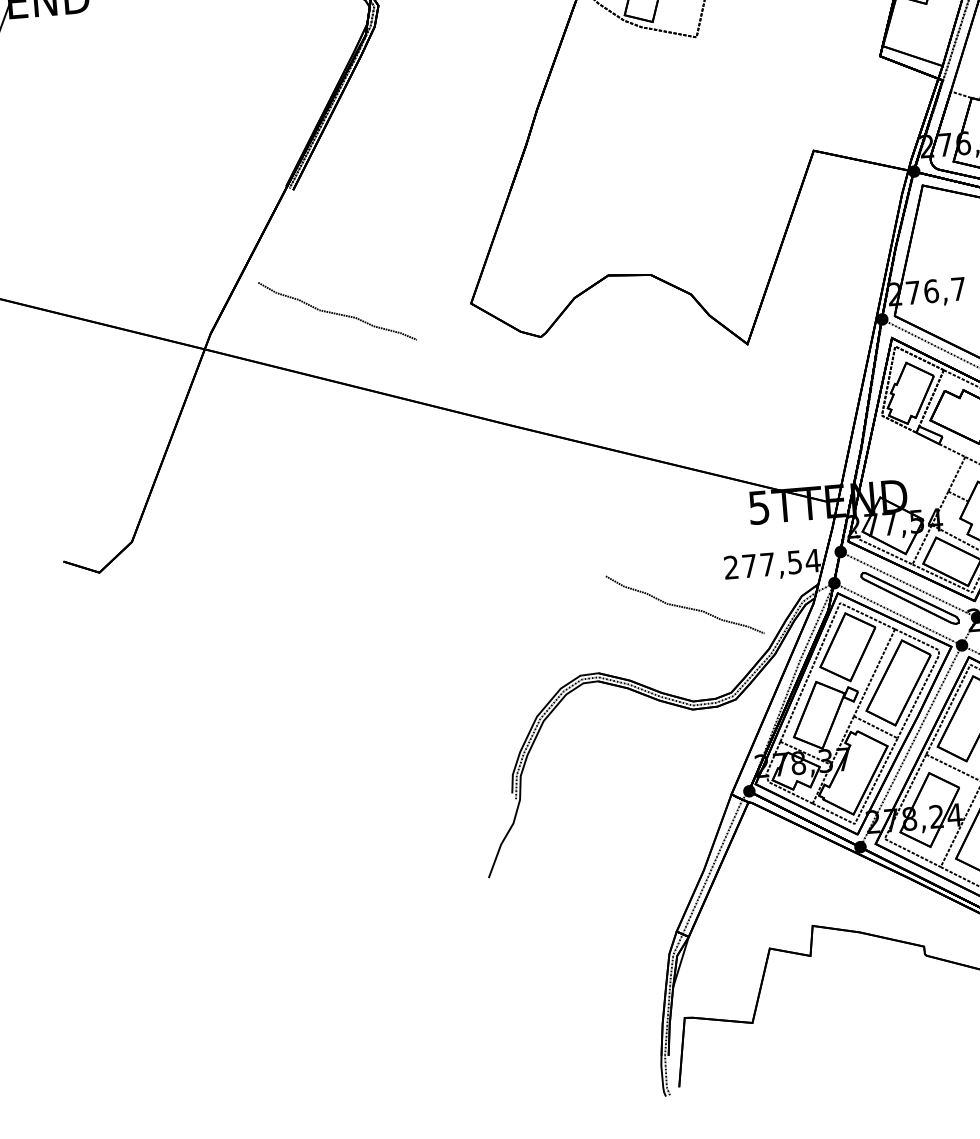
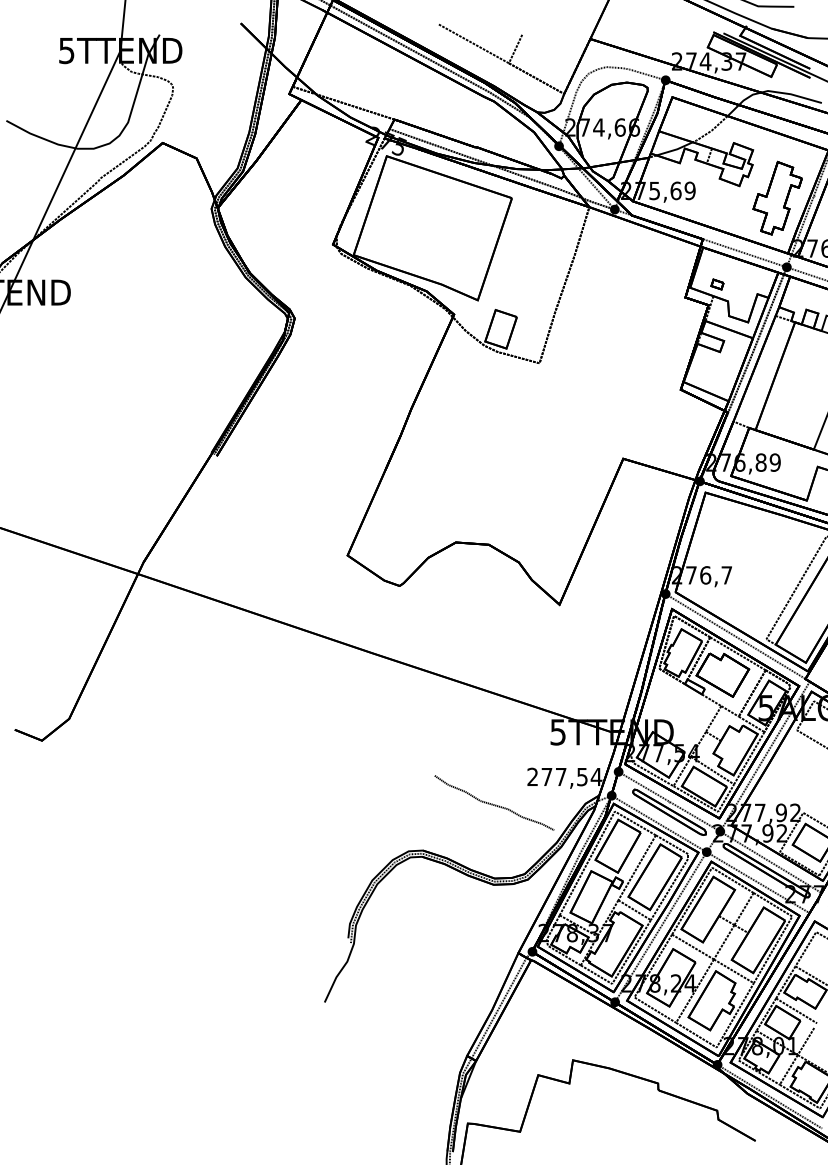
curve: (337, 313) -> (243, 554), removed

